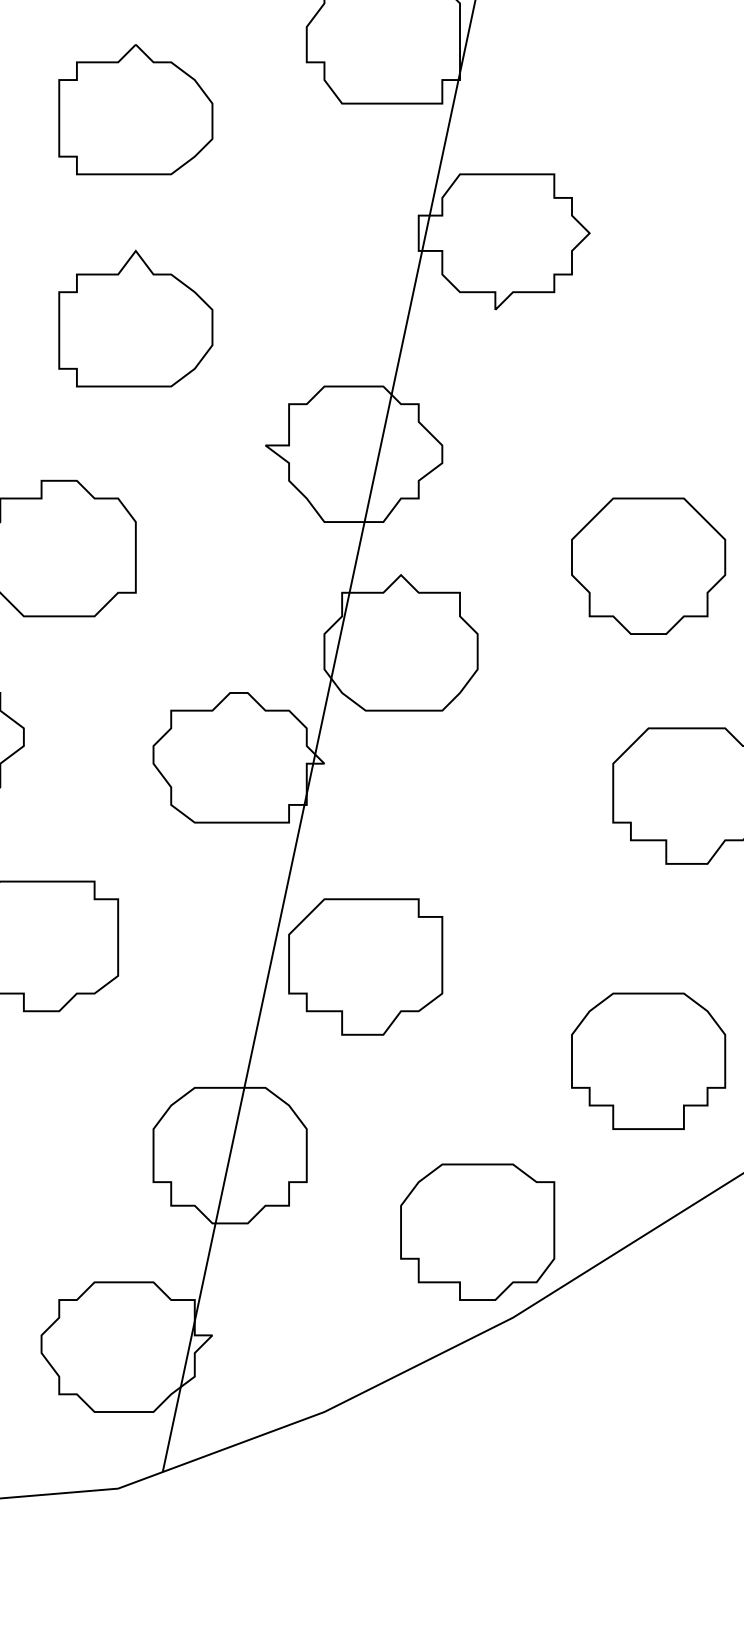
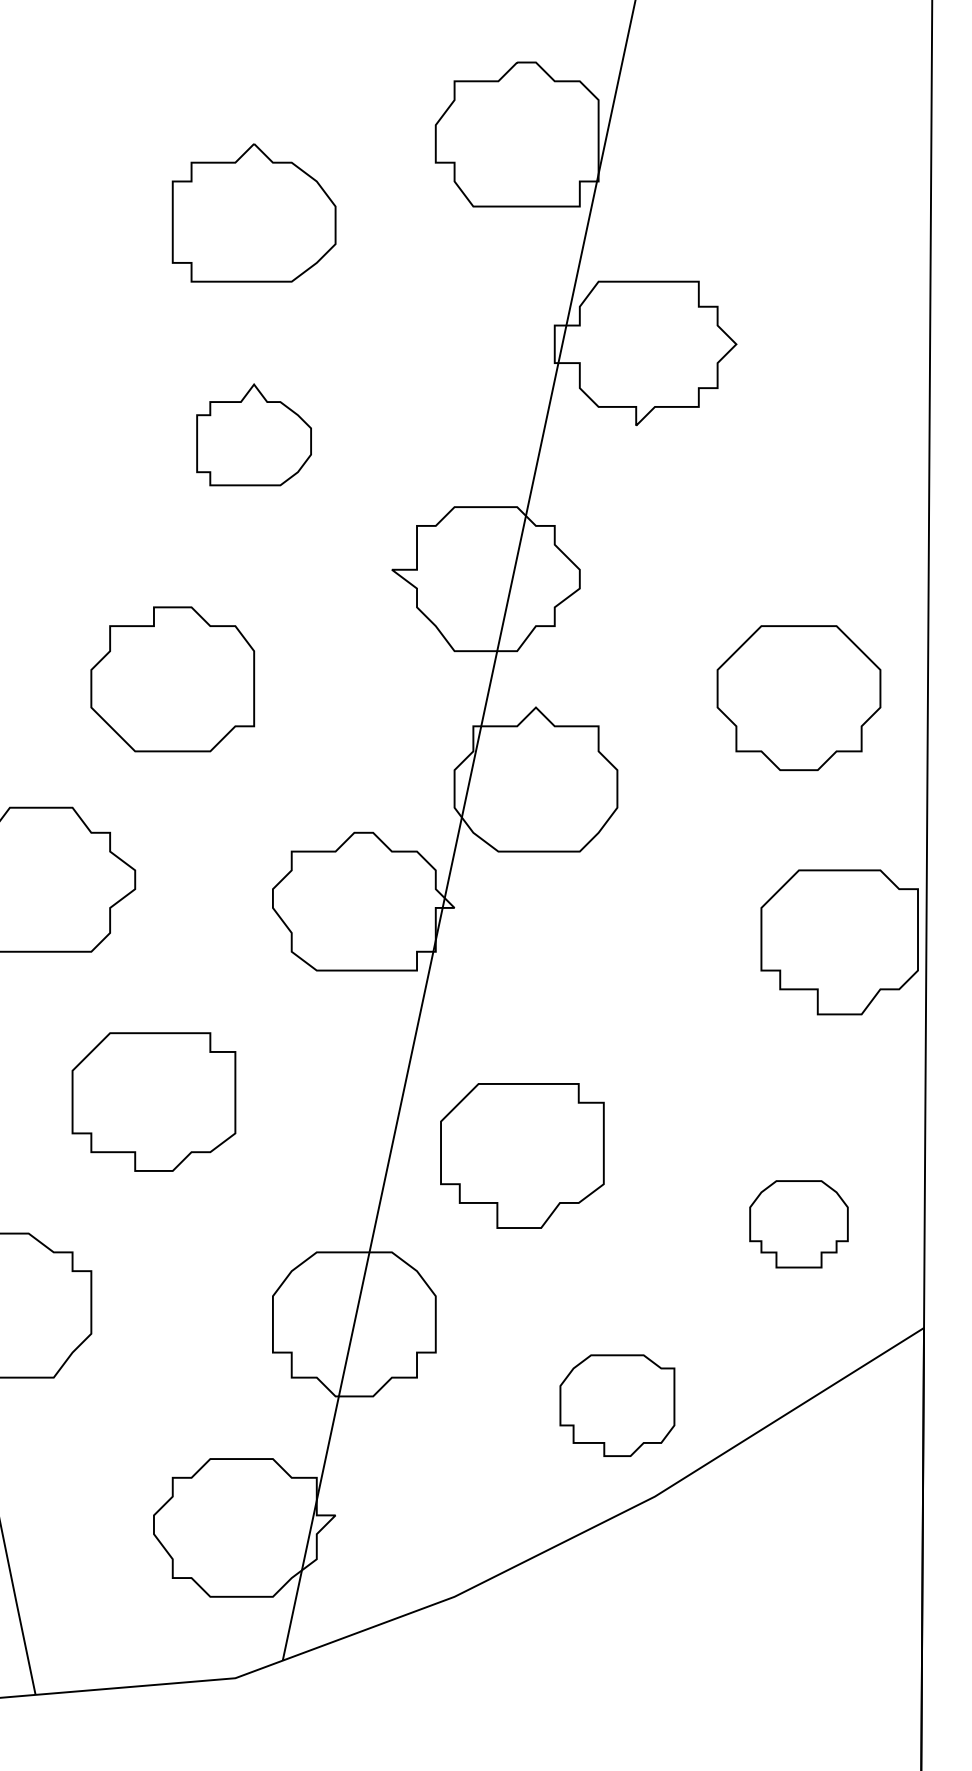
part: (135, 318) -> (253, 434), size x0.7
part: (365, 966) -> (522, 1155), moved
part: (648, 1061) -> (798, 1224), size x0.6
part: (477, 1231) -> (617, 1405), size x0.7

